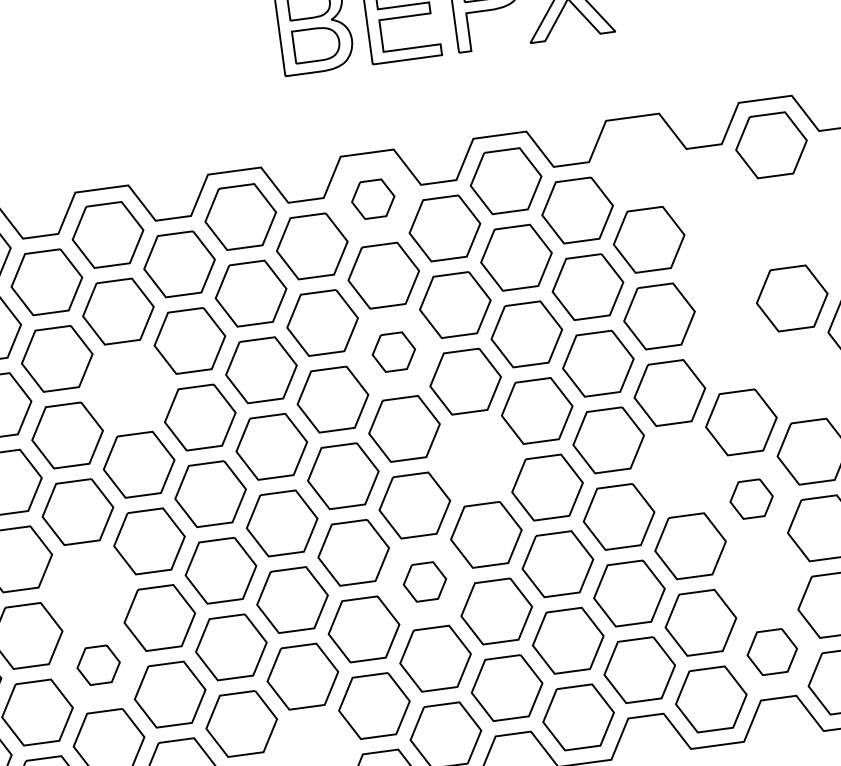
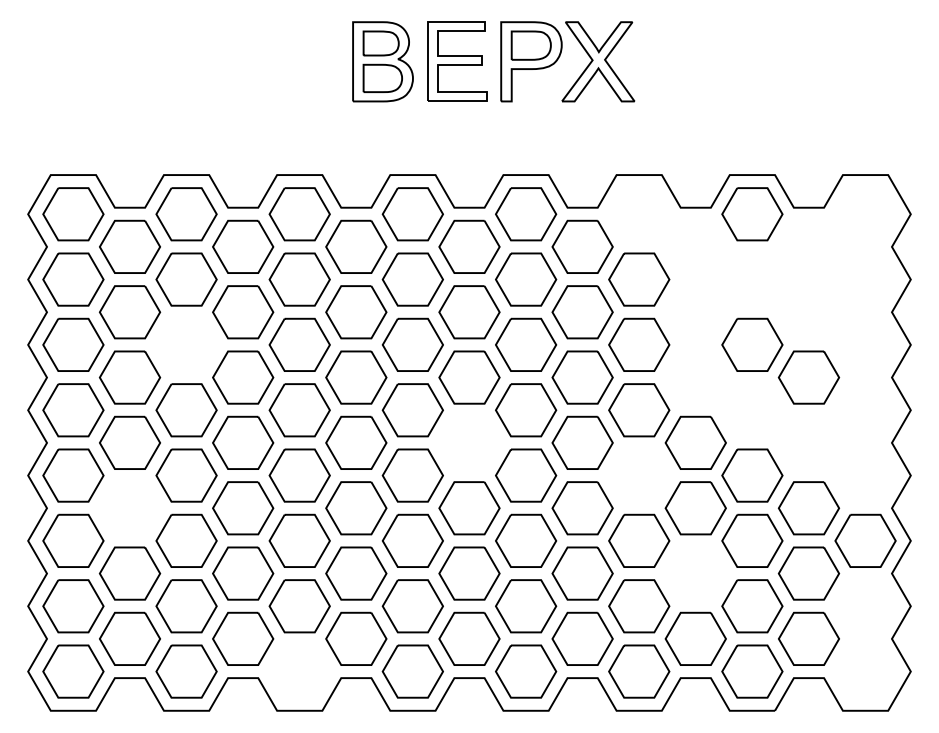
part: (372, 199) -> (412, 214), size x1.67
part: (393, 351) -> (412, 344), size x1.67
part: (751, 499) -> (695, 508), size x1.67
part: (424, 581) -> (412, 540), size x1.67
part: (772, 651) -> (695, 638), size x1.43
part: (98, 665) -> (129, 573), size x1.67

